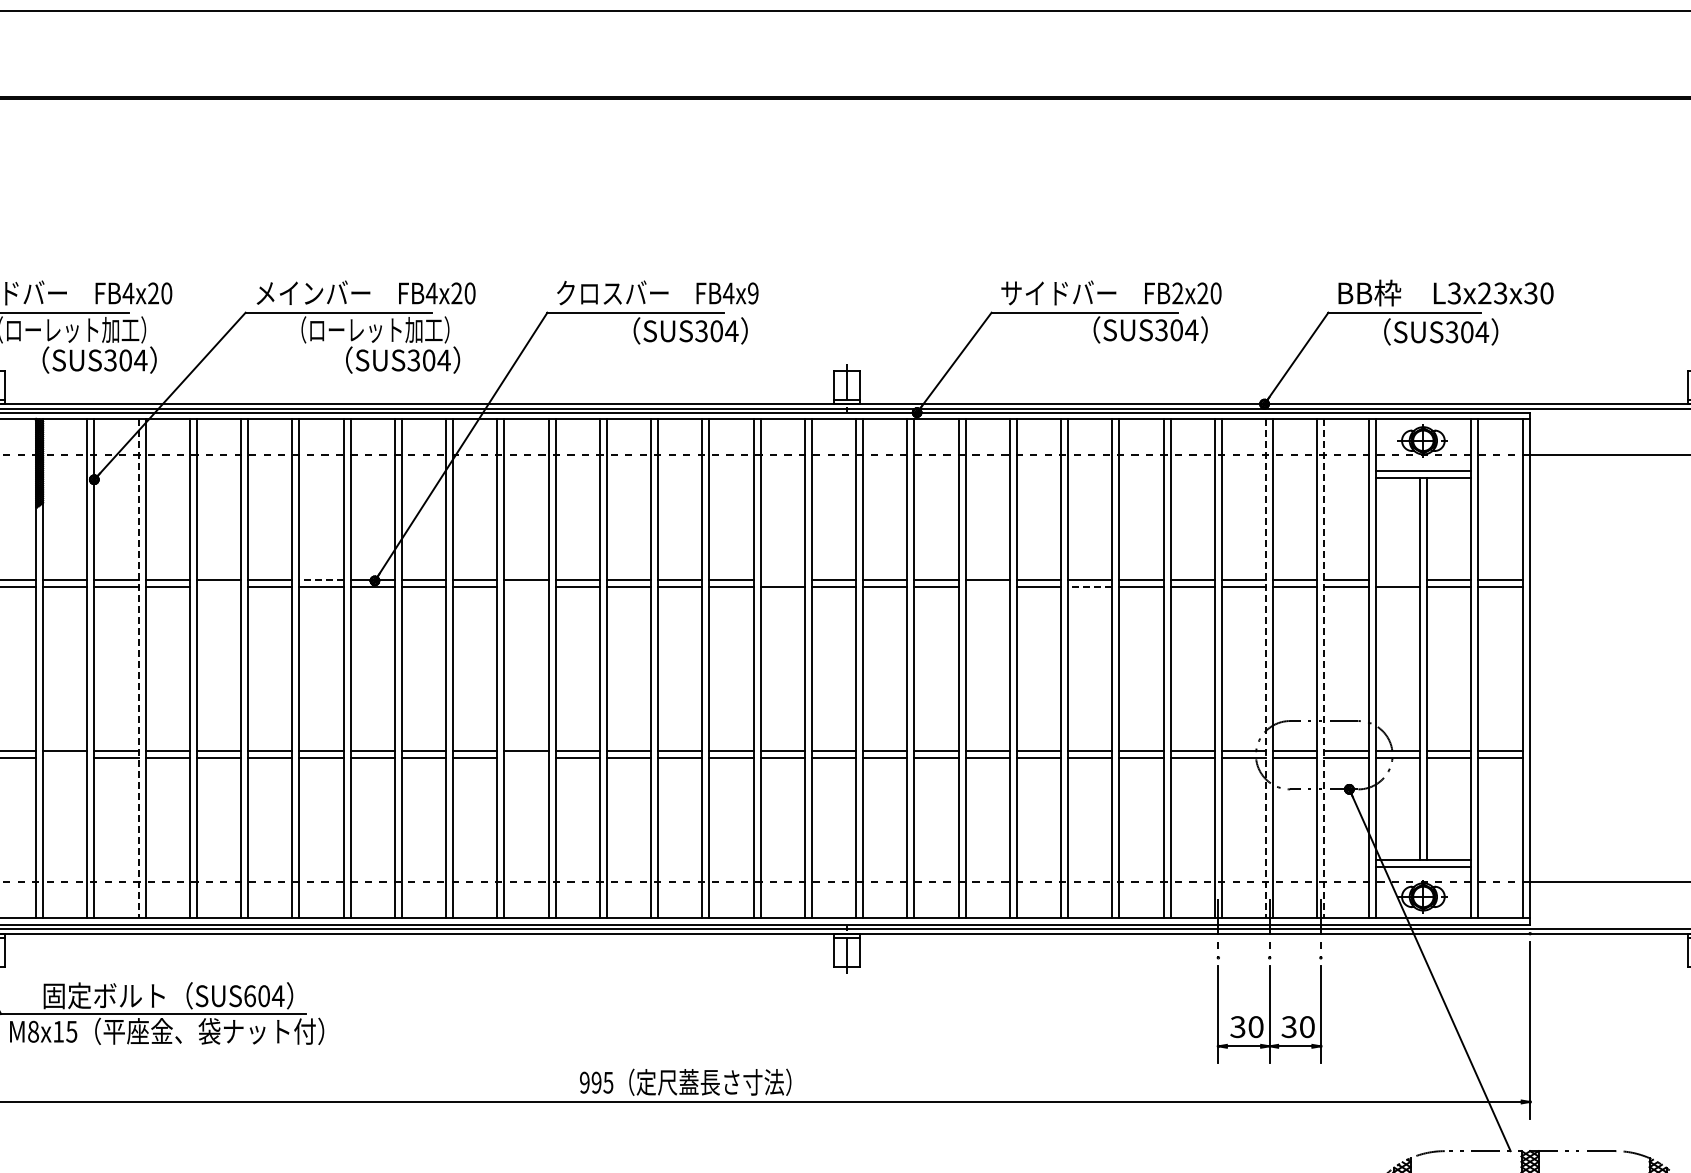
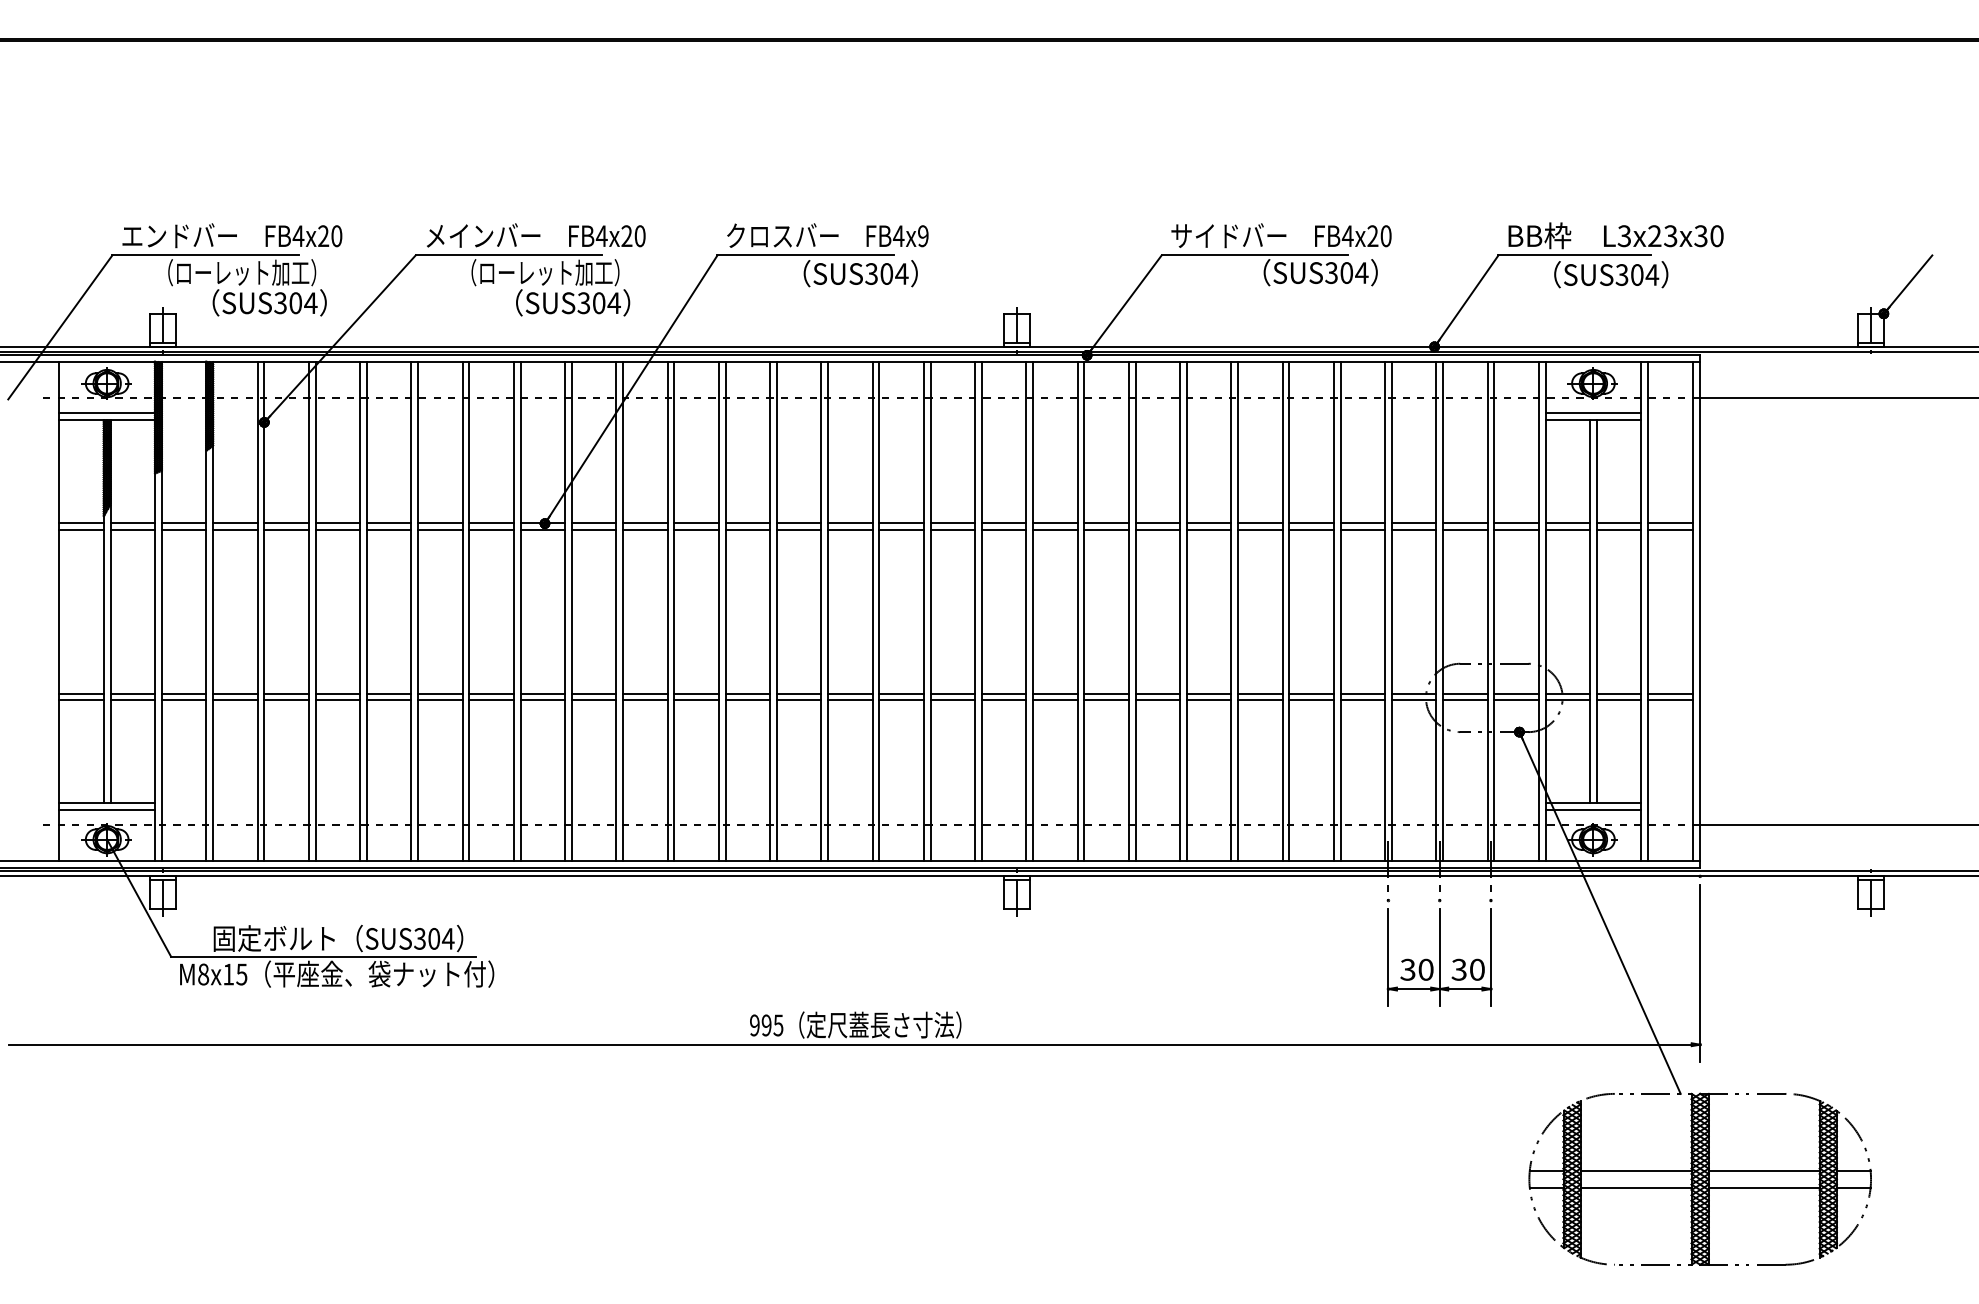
text: (1177, 292) -> (1347, 235), FB2x20 -> FB4x20
line: (321, 579) -> (491, 522), dashed -> solid
line: (782, 579) -> (952, 522), added
line: (1397, 579) -> (1567, 522), added
line: (218, 586) -> (388, 529), added
line: (526, 586) -> (696, 529), added
line: (987, 586) -> (1157, 529), added
line: (1089, 586) -> (1259, 529), dashed -> solid
line: (138, 669) -> (308, 612), dashed -> solid
line: (1266, 669) -> (1436, 612), dashed -> solid
line: (1324, 669) -> (1494, 612), dashed -> solid
line: (65, 757) -> (235, 700), added
line: (526, 757) -> (696, 700), added
text: (250, 995) -> (420, 938), SUS604 -> SUS304

